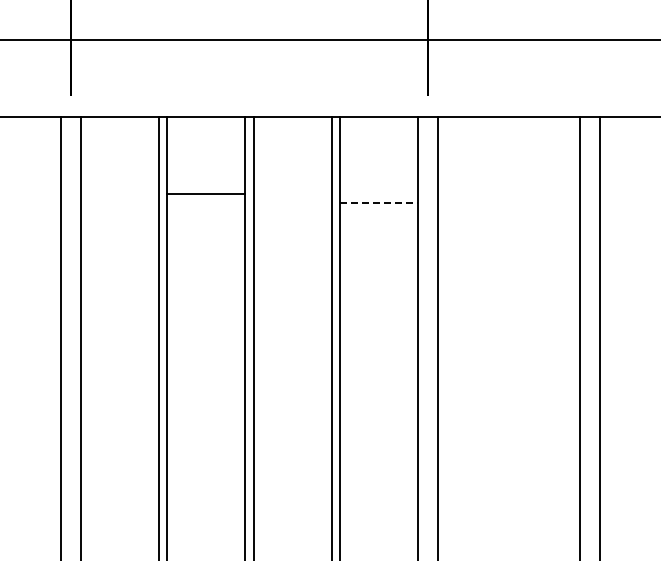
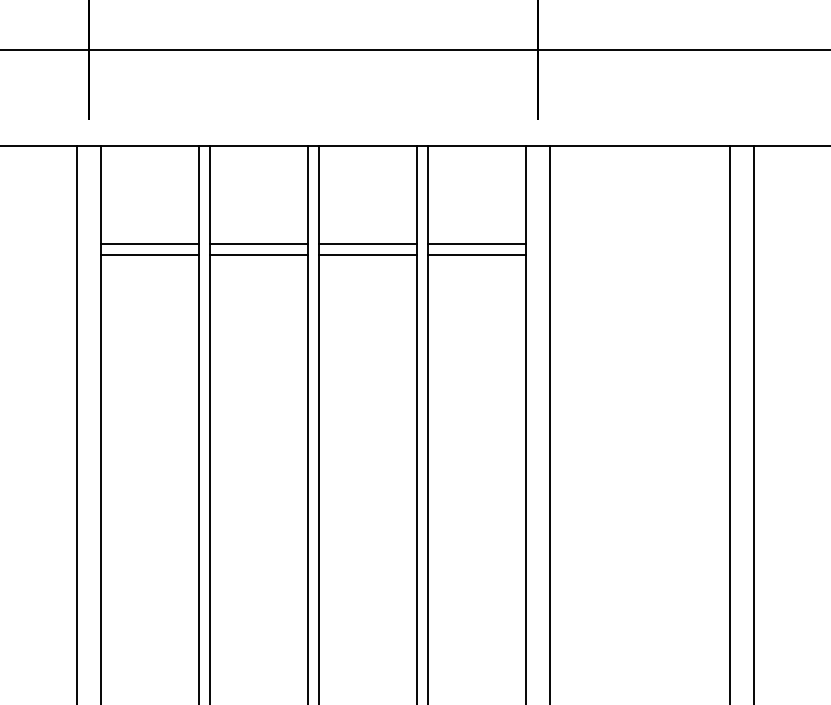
line: (119, 194) -> (150, 244), added
line: (292, 194) -> (367, 244), added
line: (379, 194) -> (477, 244), added
line: (119, 203) -> (150, 255), added
line: (206, 203) -> (259, 255), added
line: (292, 203) -> (367, 255), added
line: (379, 203) -> (477, 255), dashed -> solid

